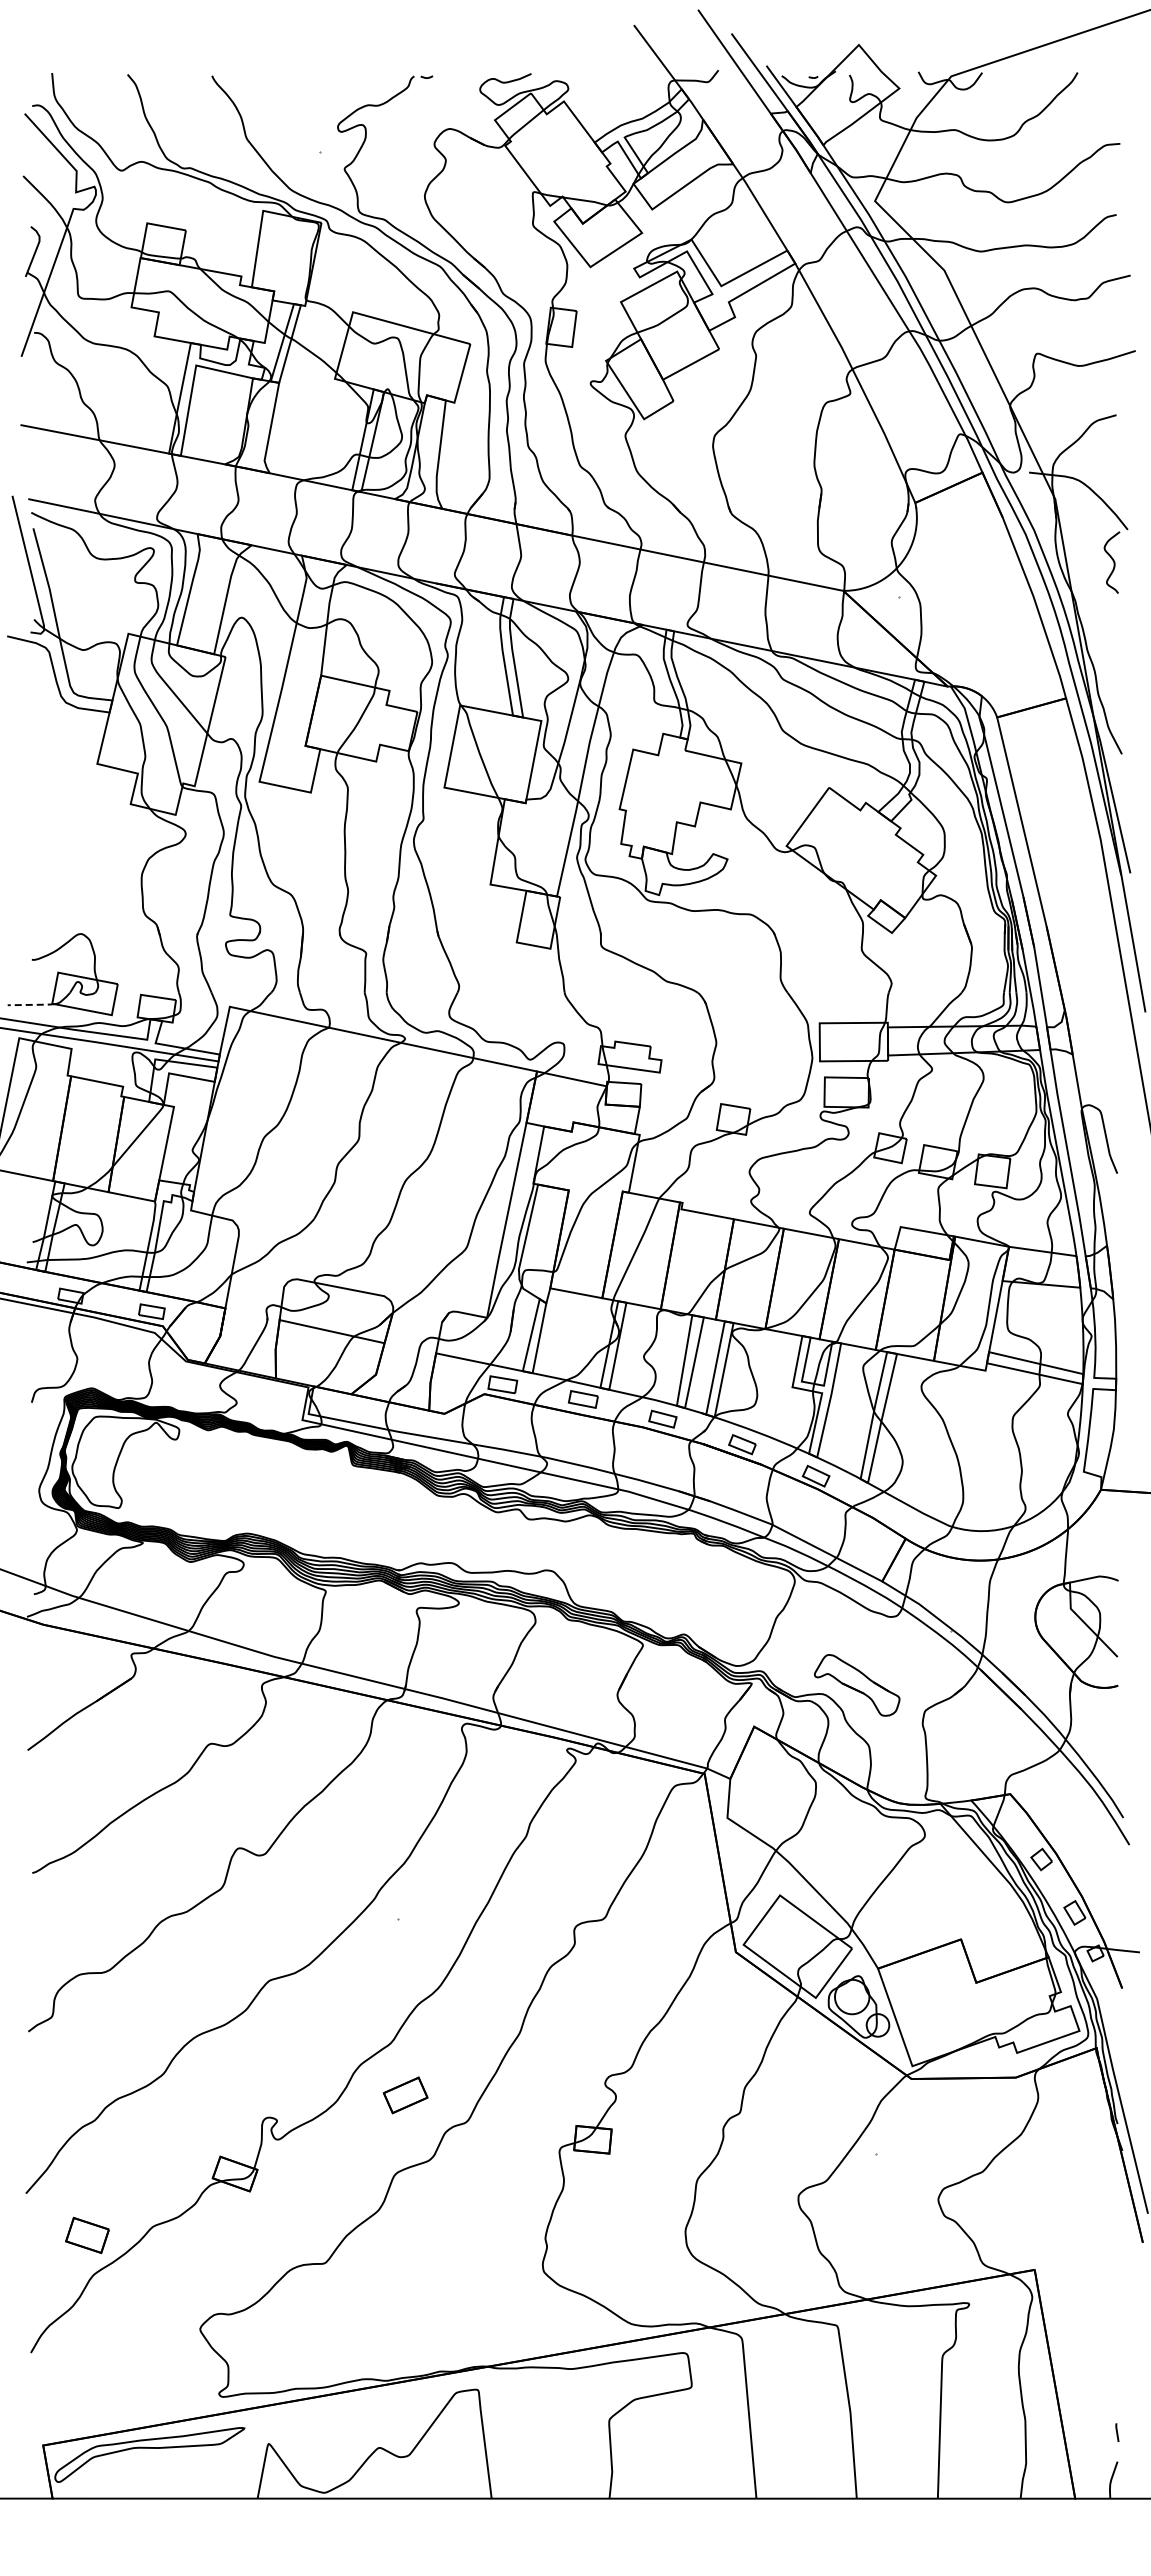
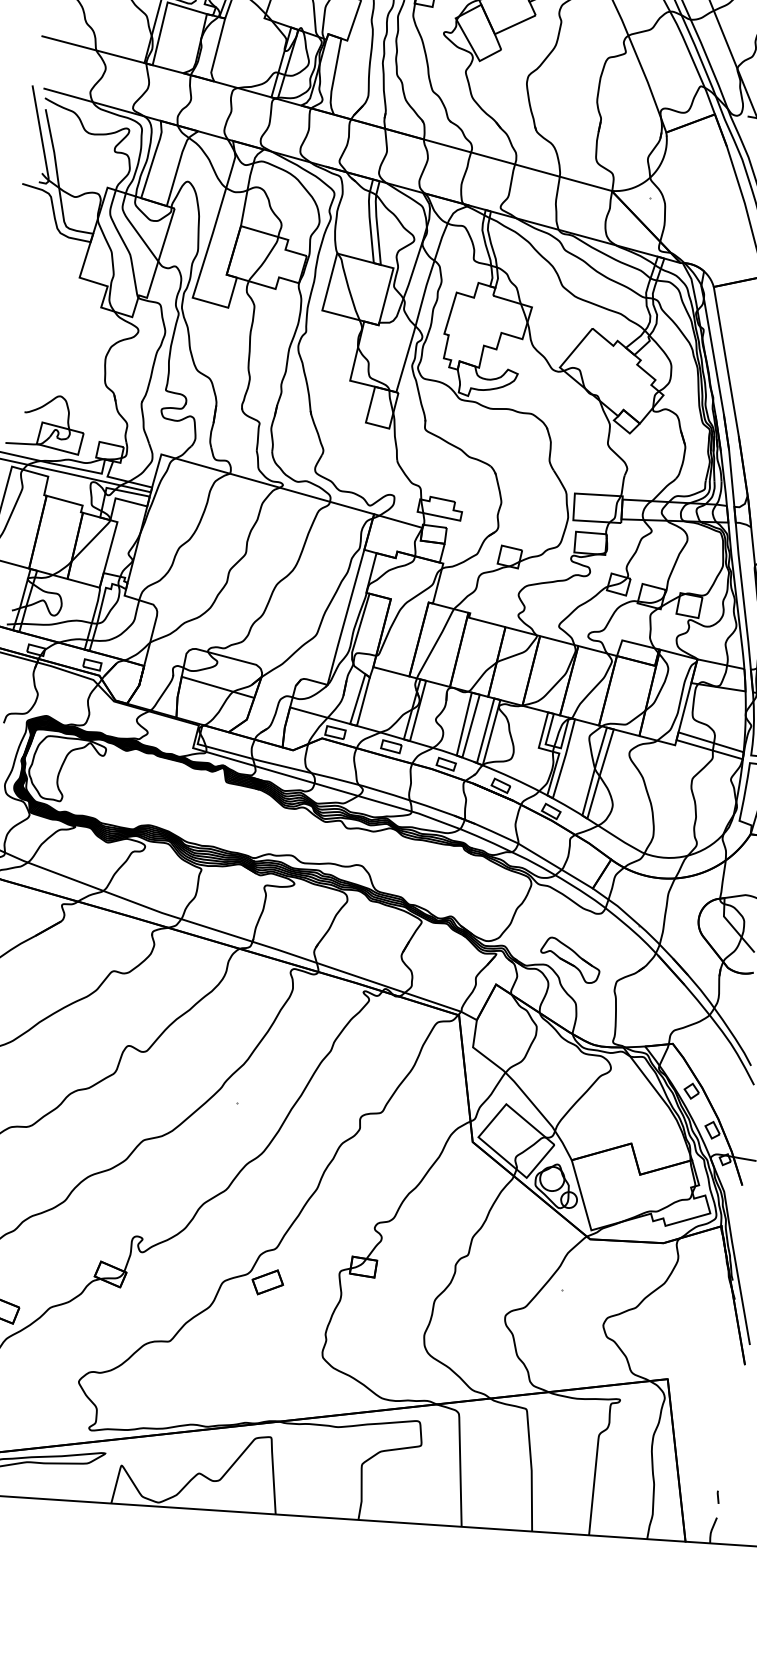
line: (32, 1004) -> (22, 443), dashed -> solid
part: (405, 2095) -> (267, 1282), moved

